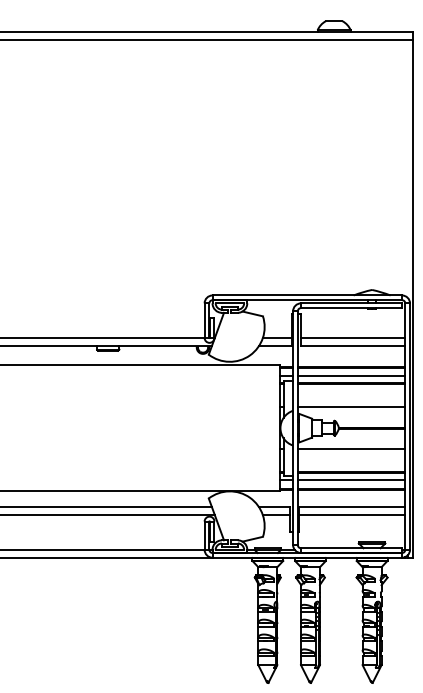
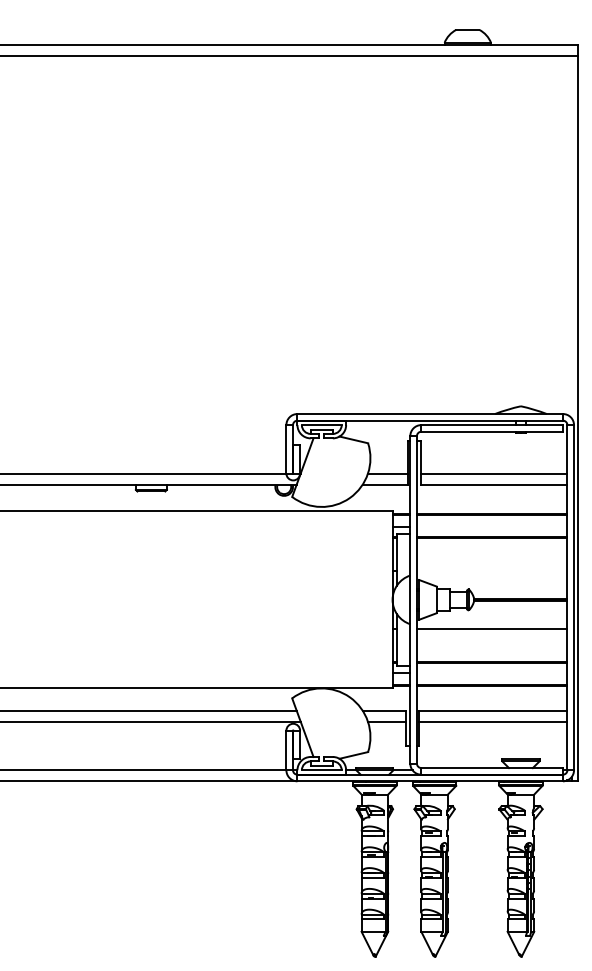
line: (351, 375) -> (491, 526), removed
line: (351, 407) -> (491, 570), removed
line: (351, 480) -> (491, 672), removed

